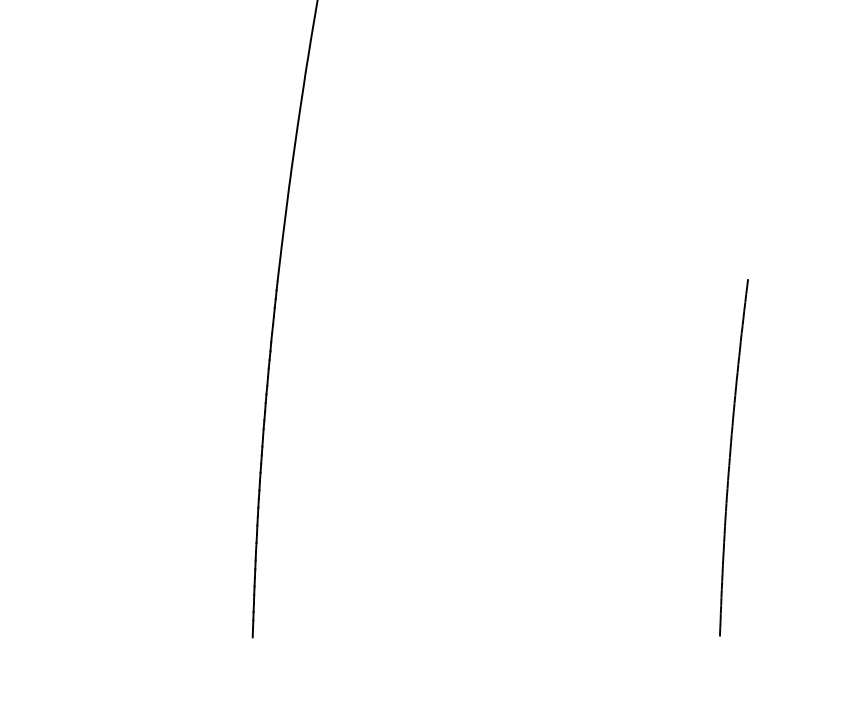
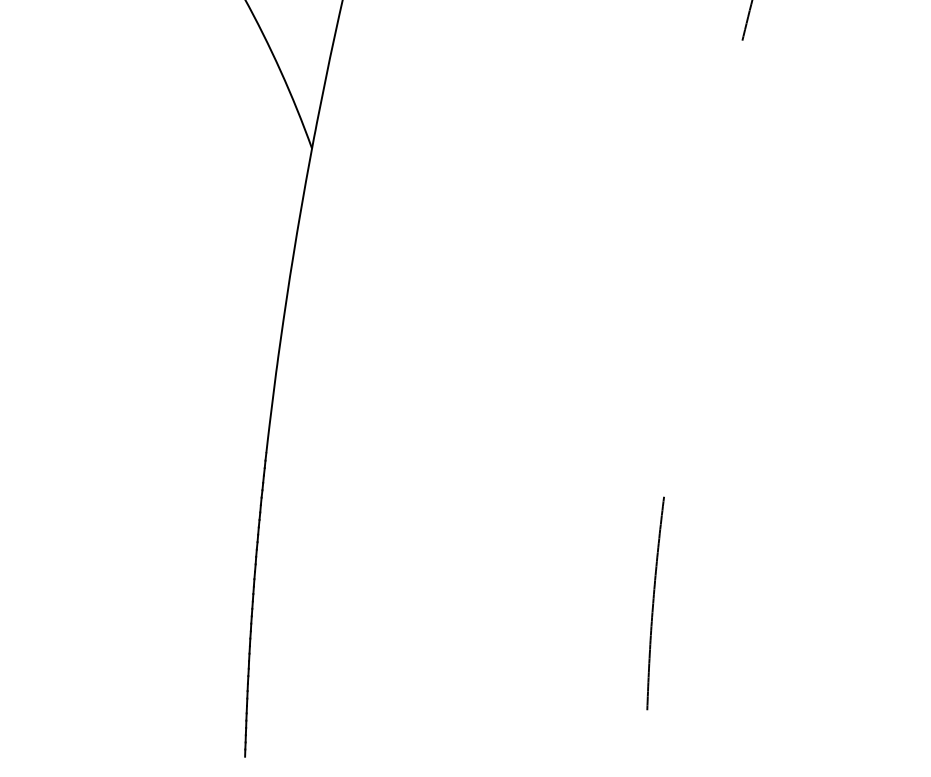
part: (733, 457) -> (655, 603), size x0.7

